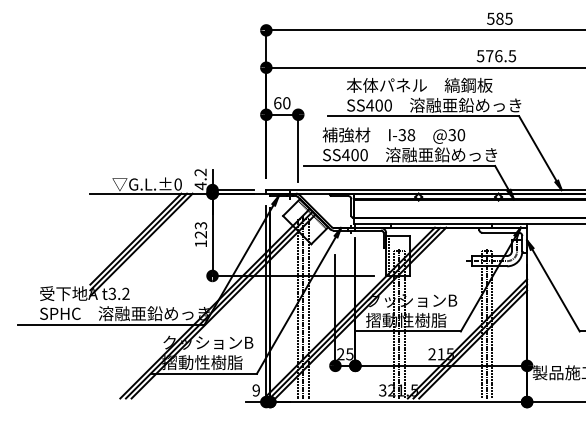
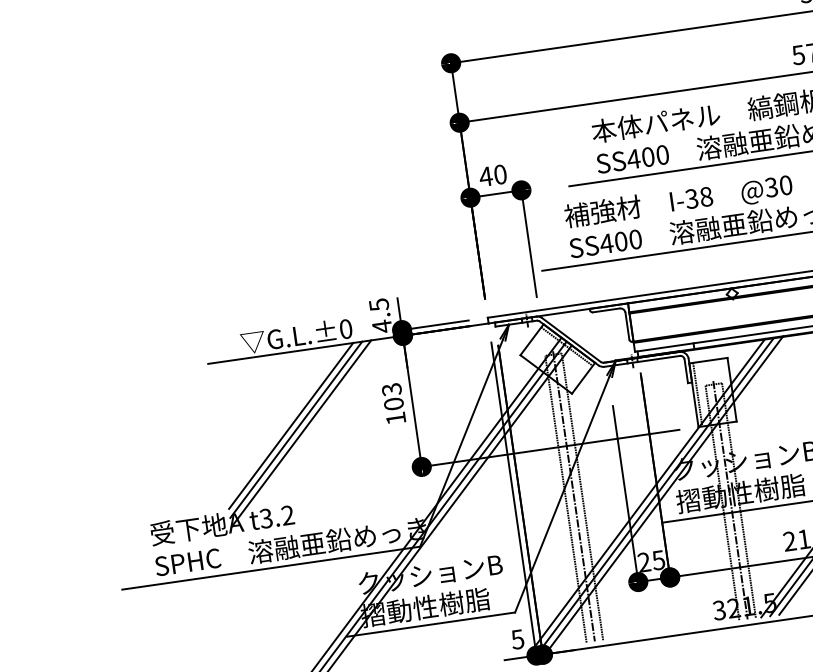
text: (277, 103) -> (485, 177), 60 -> 40
text: (200, 172) -> (378, 304), 4.2 -> 4.5
text: (201, 234) -> (394, 403), 123 -> 103
text: (255, 390) -> (516, 639), 9 -> 5

